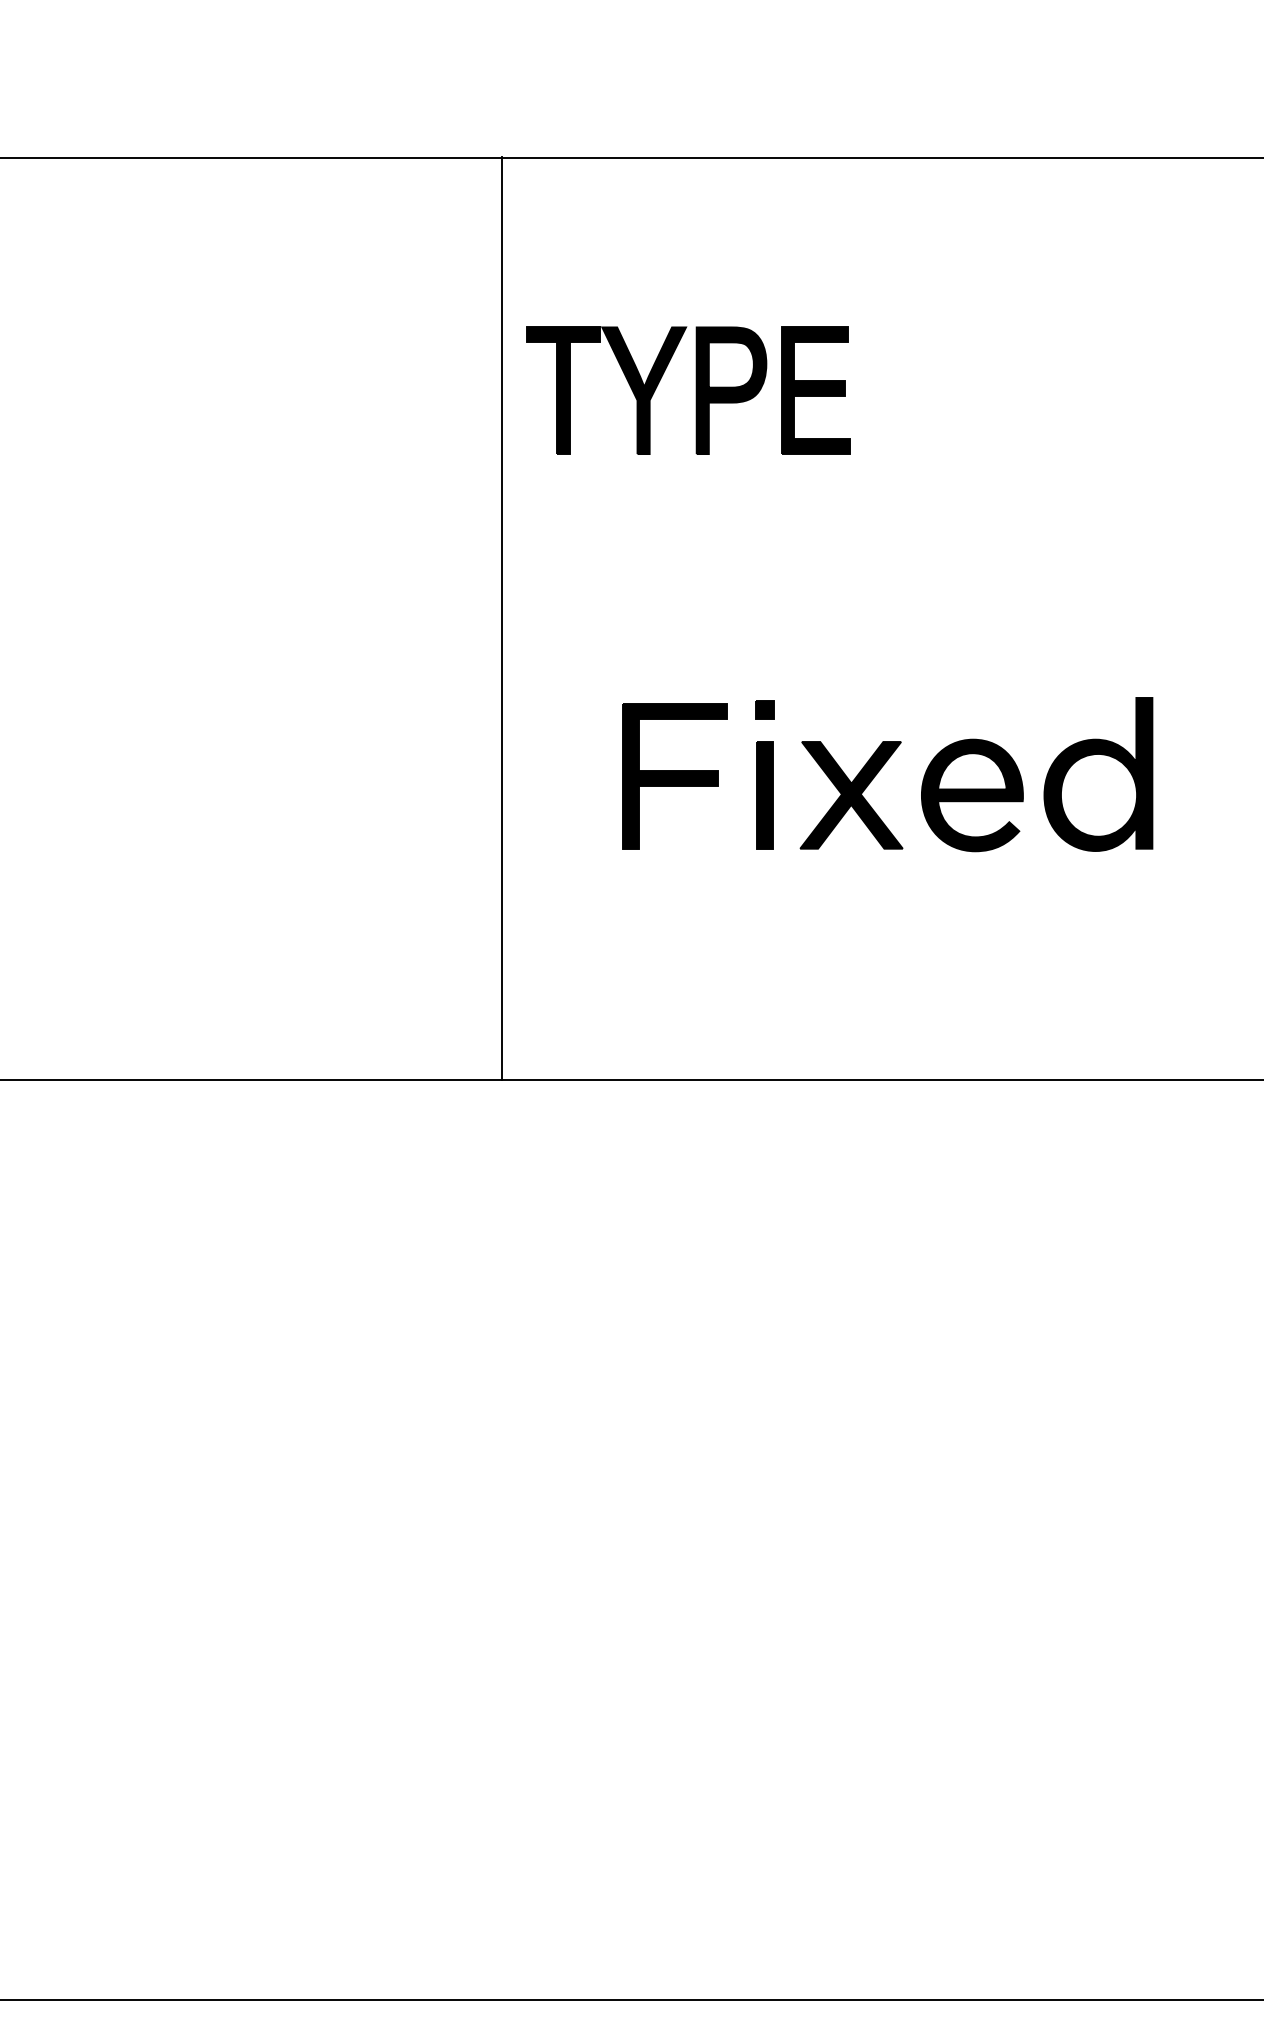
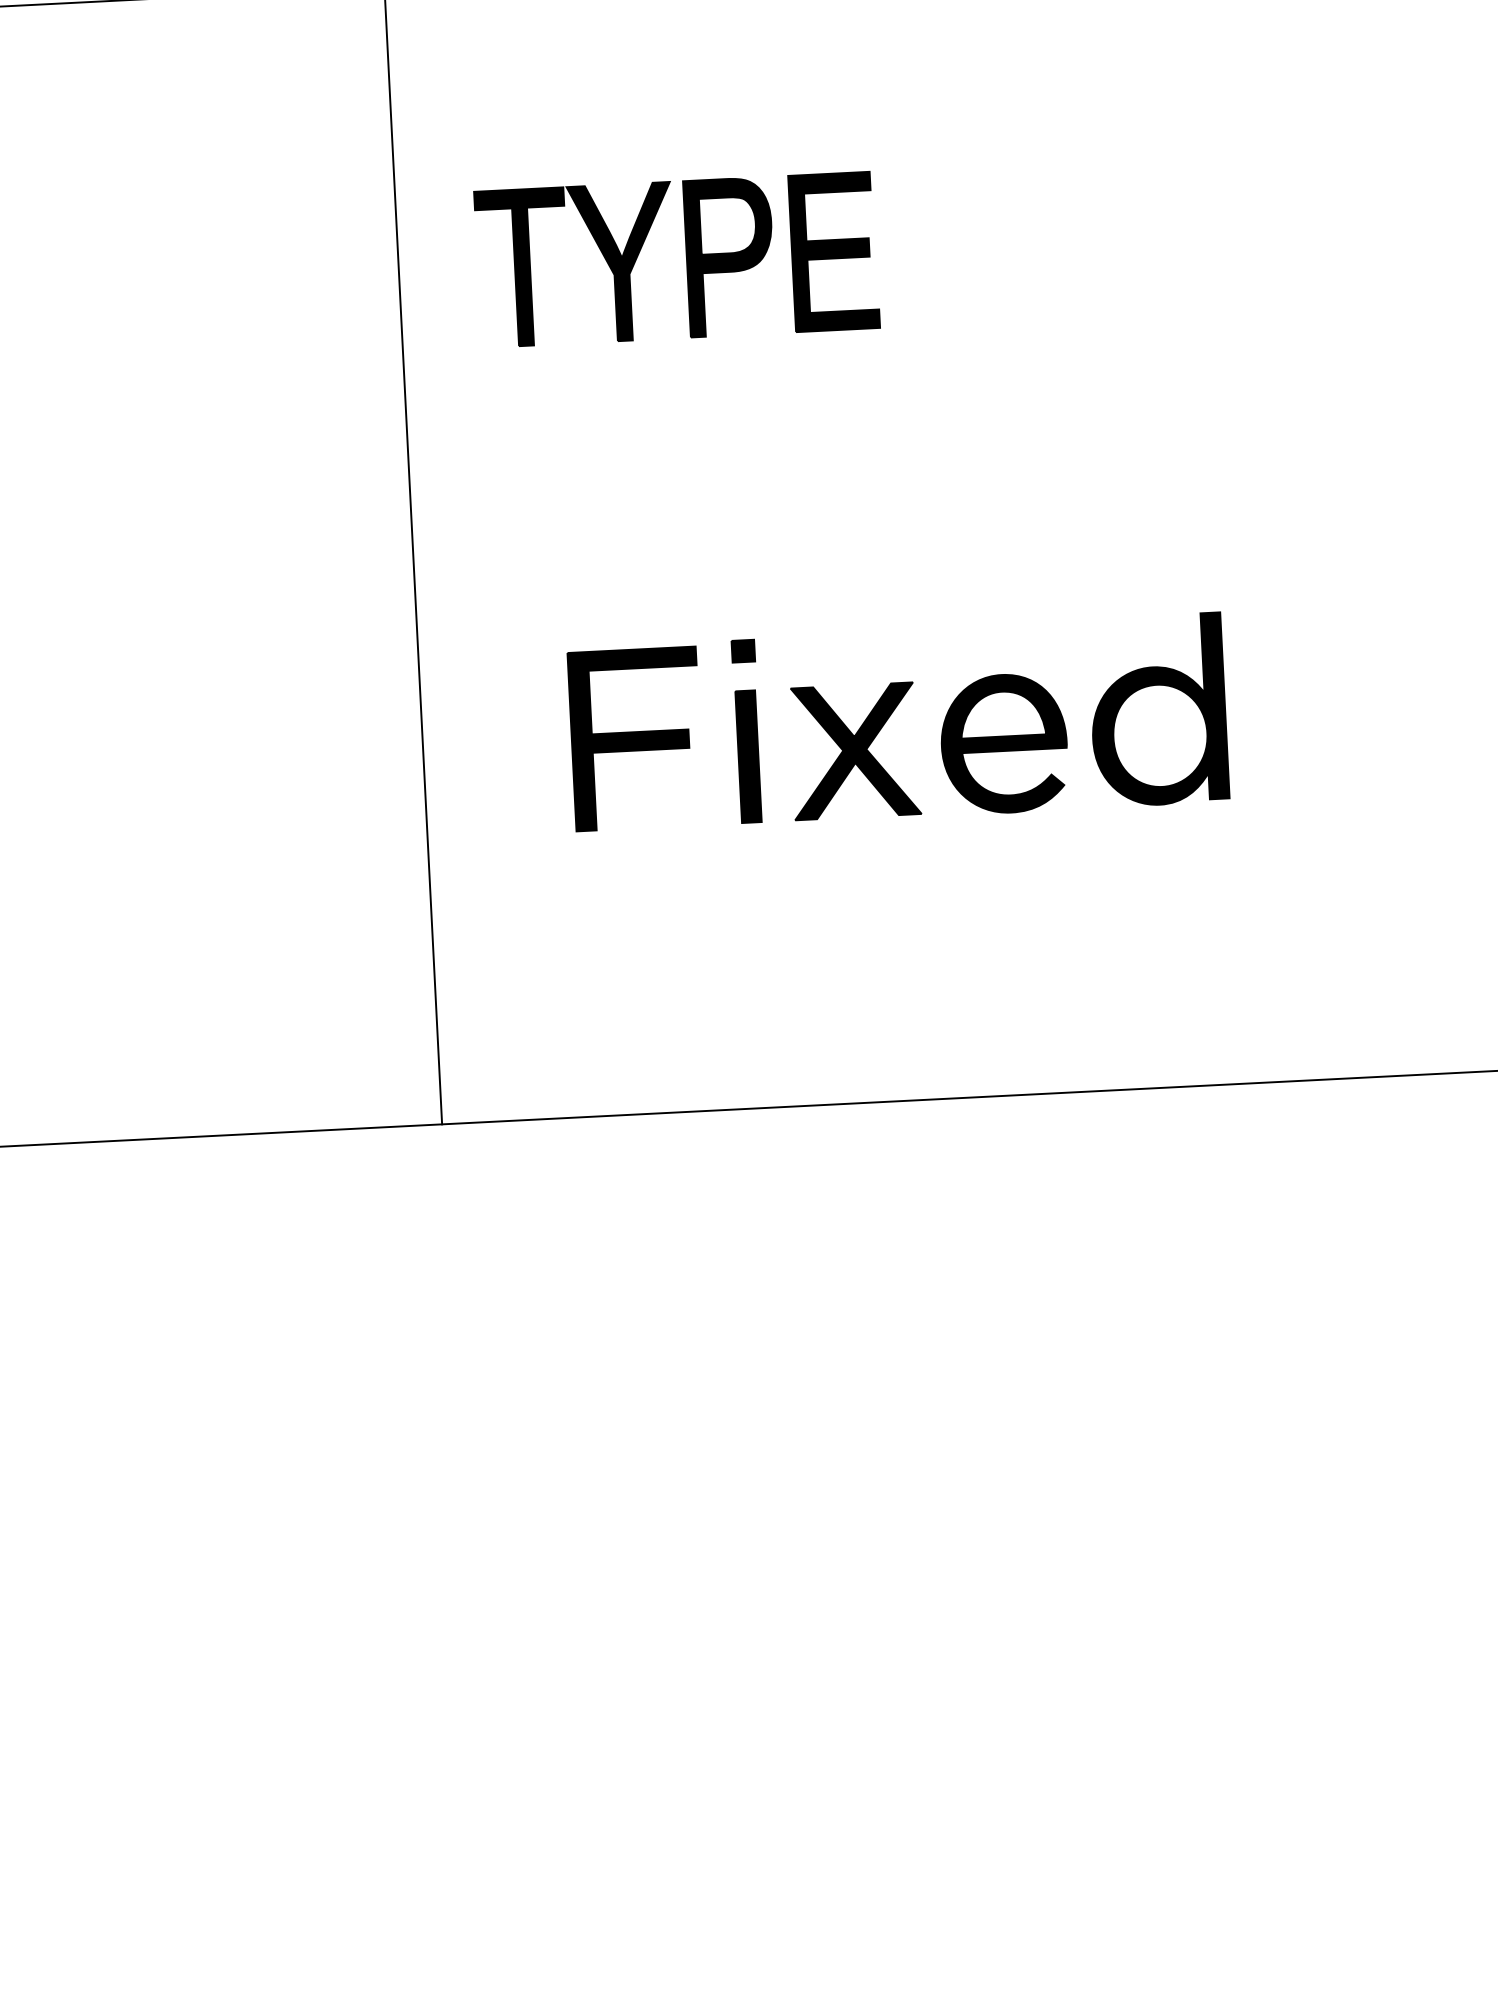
part: (695, 390) -> (685, 259), moved

